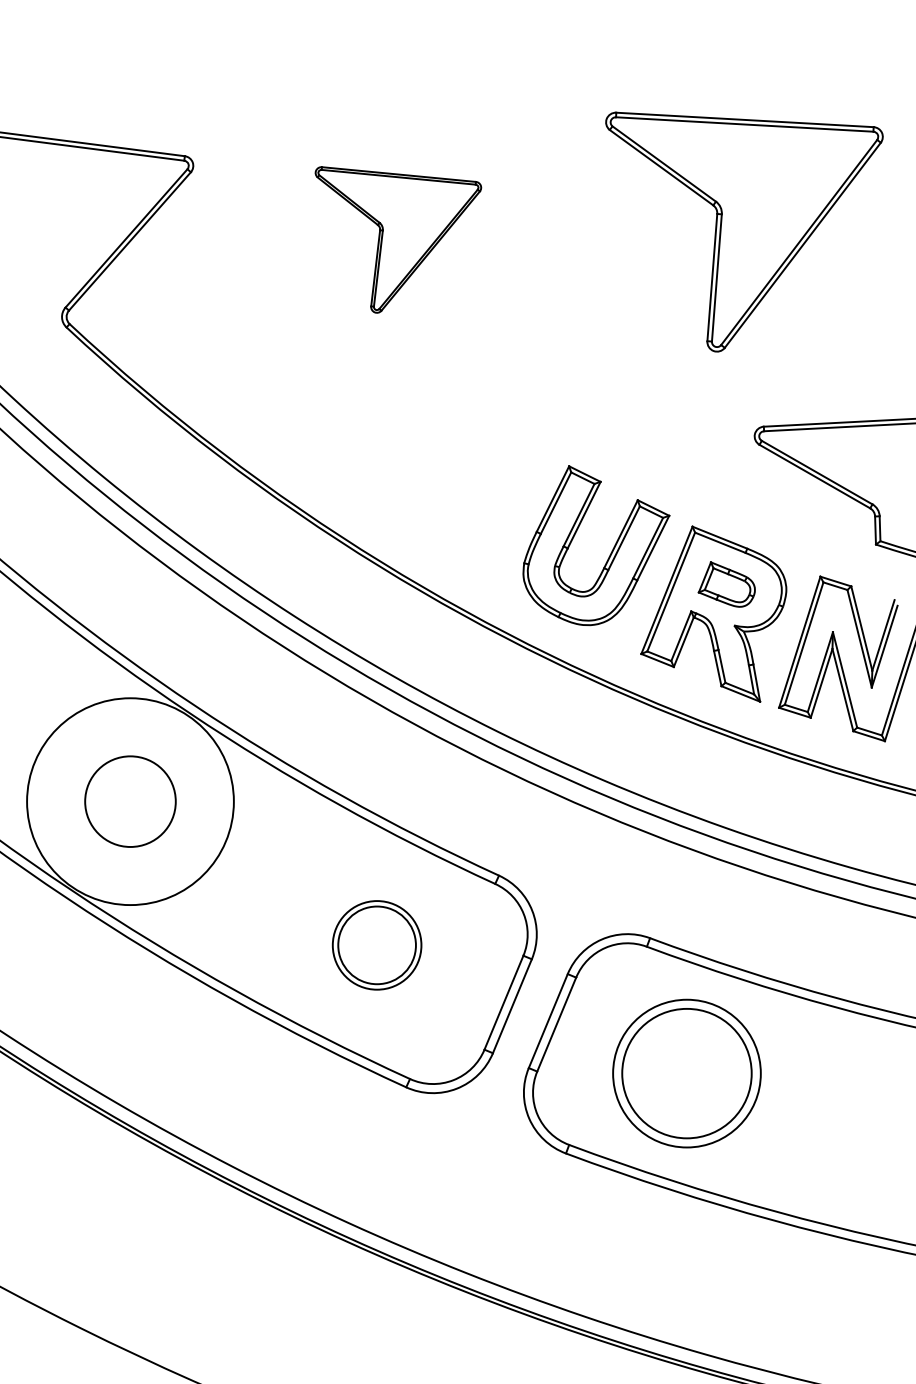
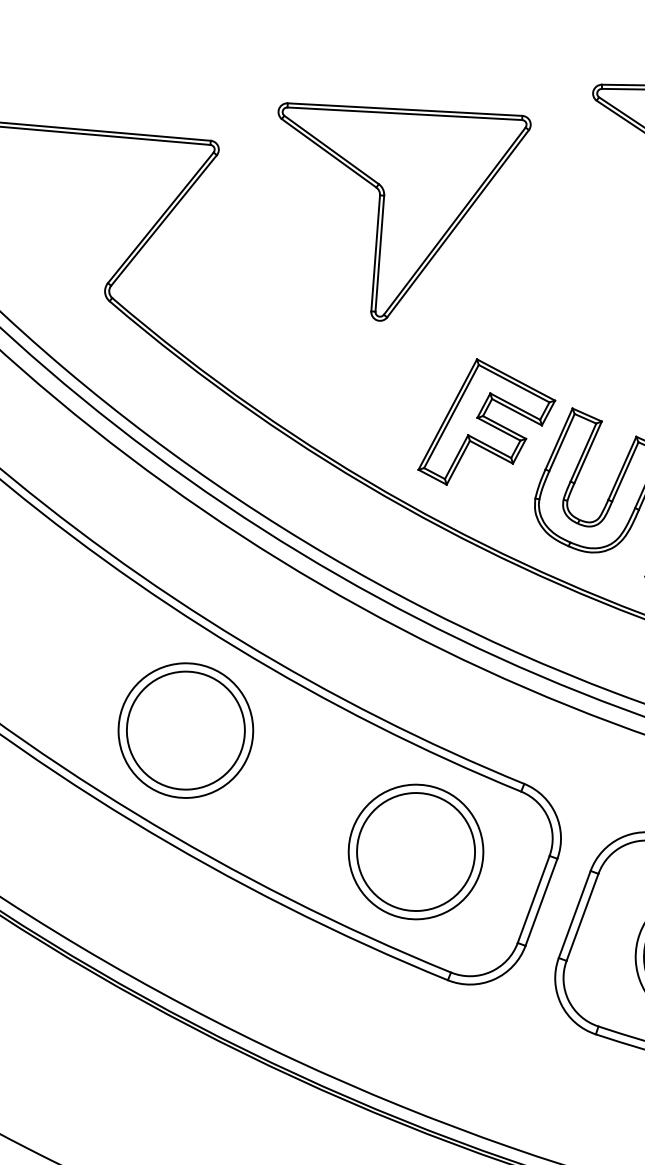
part: (398, 239) -> (408, 208), size x1.67
part: (473, 475) -> (485, 420), added
circle: (130, 801) -> (185, 730), size x0.71
circle: (130, 801) -> (185, 730), size x1.43
part: (376, 945) -> (415, 852), size x1.67

